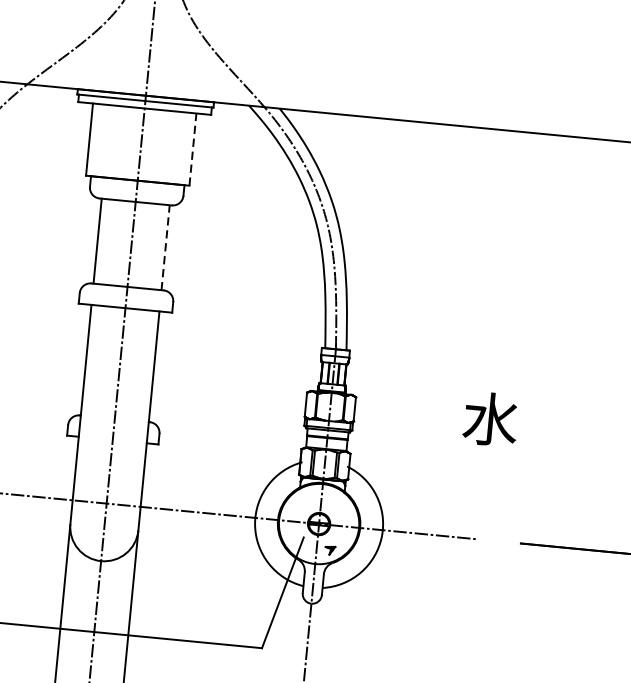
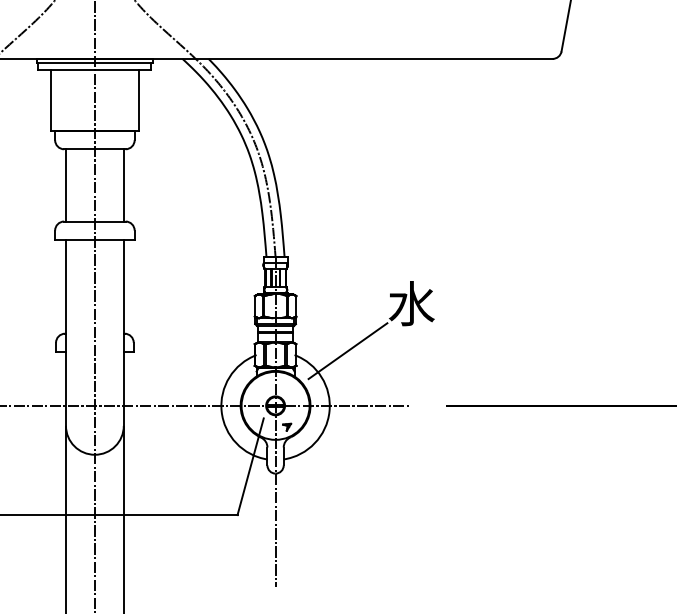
line: (192, 149) -> (138, 100), dashed -> solid
line: (165, 246) -> (123, 184), dashed -> solid
line: (409, 468) -> (347, 351), added

